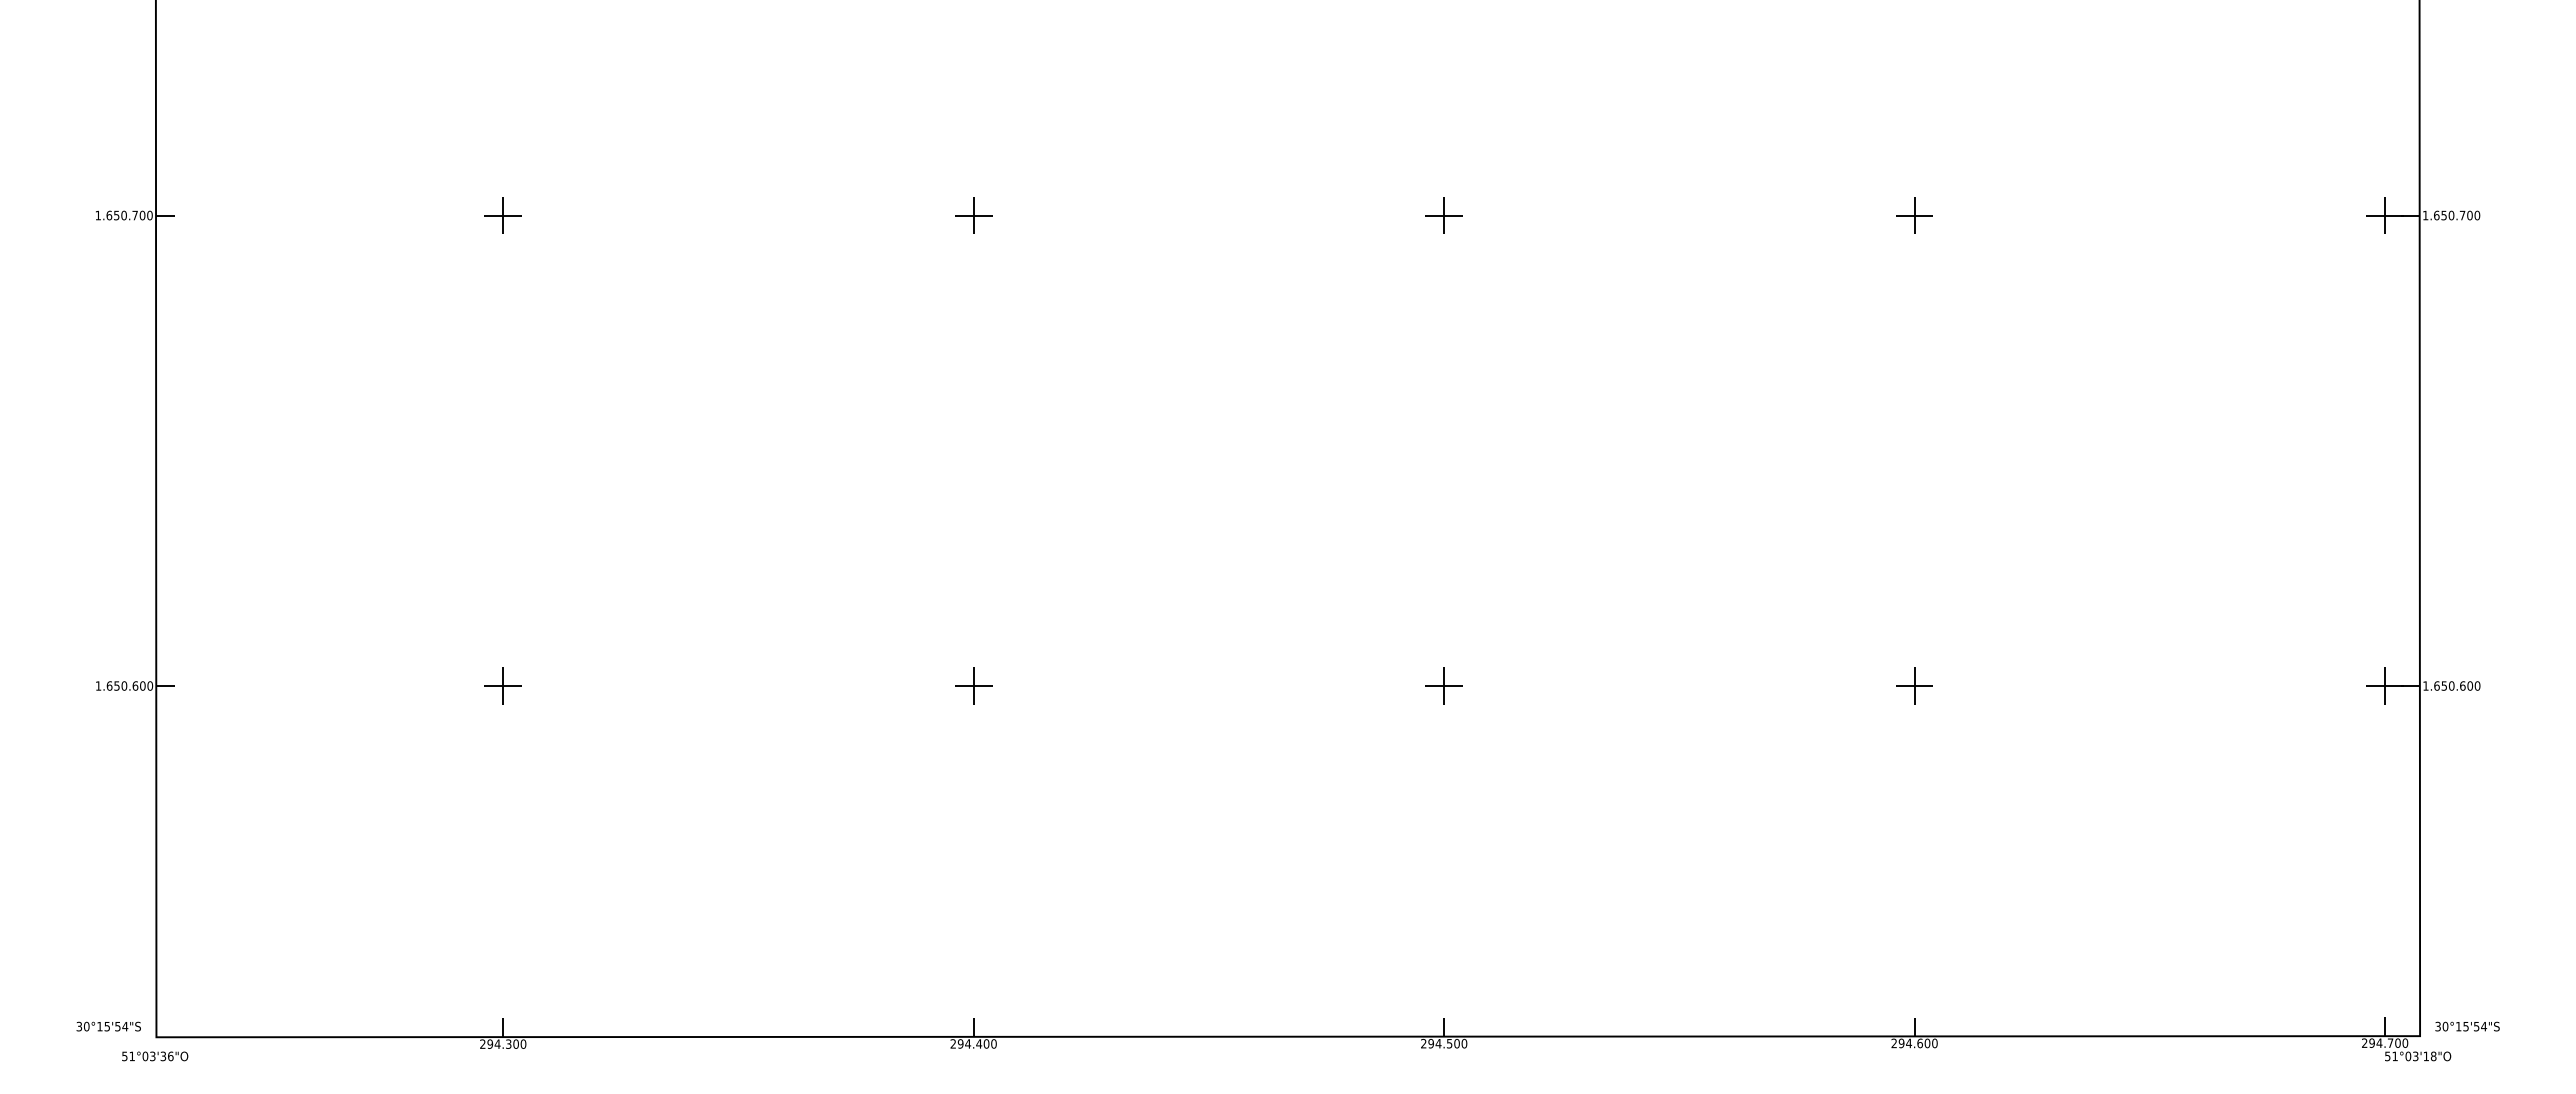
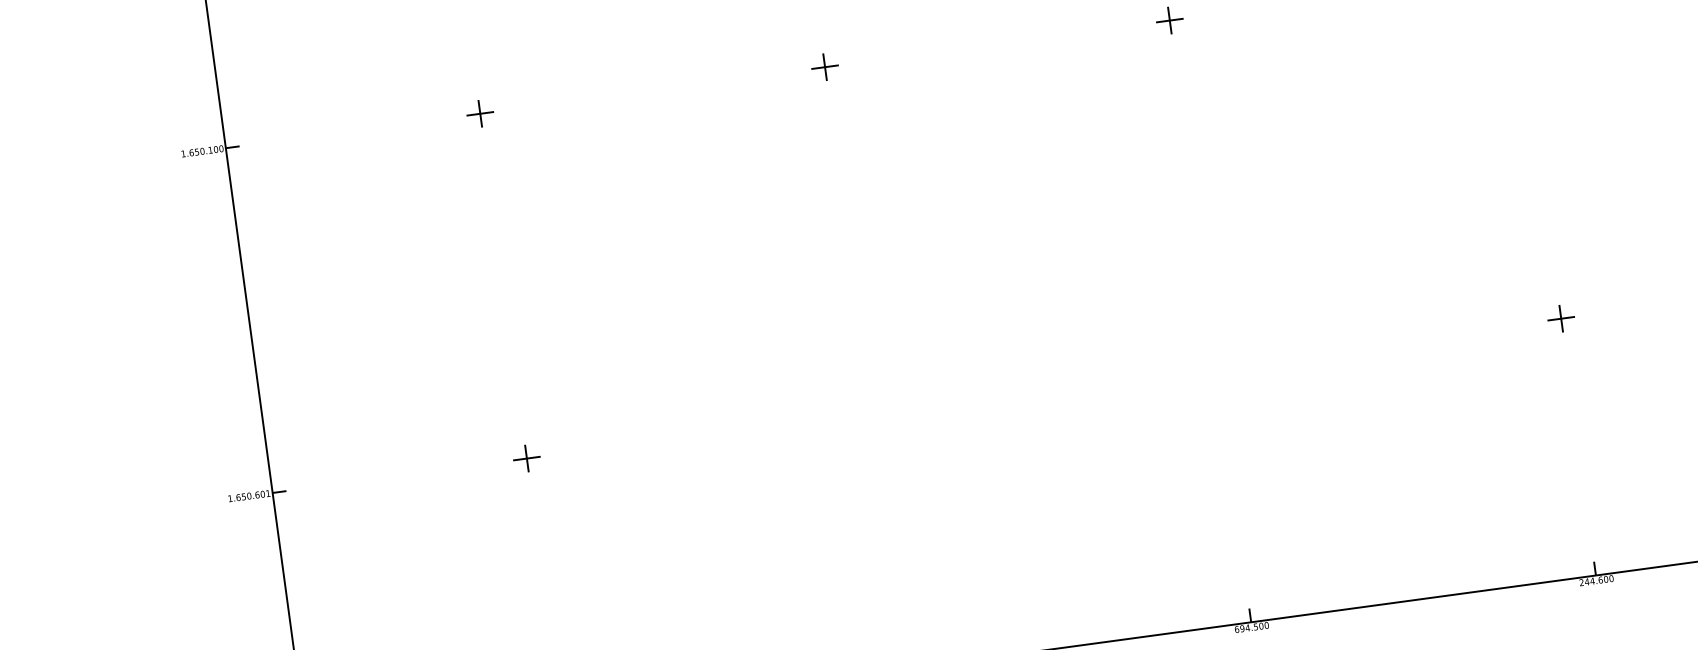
text: (134, 215) -> (210, 150), 1.650.700 -> 1.650.100
text: (150, 685) -> (268, 493), 1.650.600 -> 1.650.601
part: (973, 685) -> (871, 411), removed
part: (1443, 685) -> (1215, 365), removed
text: (1423, 1043) -> (1236, 629), 294.500 -> 694.500
text: (1901, 1043) -> (1587, 582), 294.600 -> 244.600

